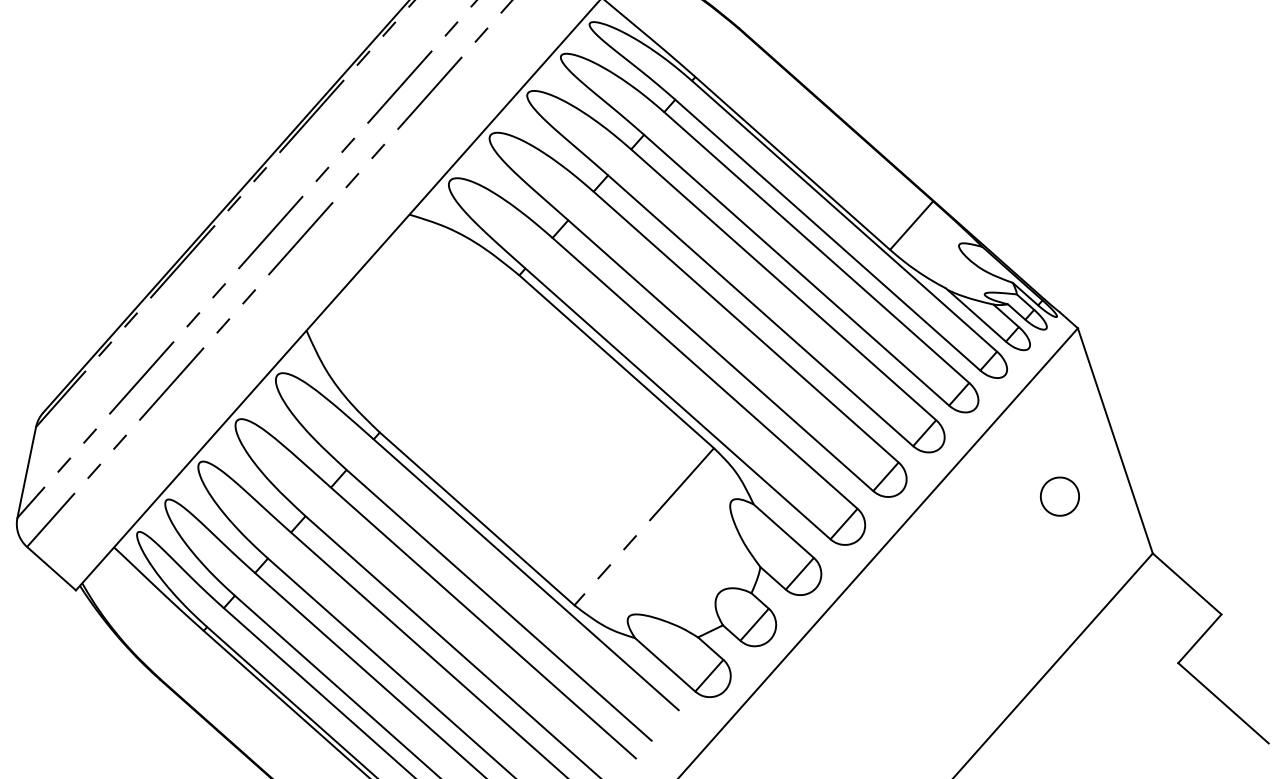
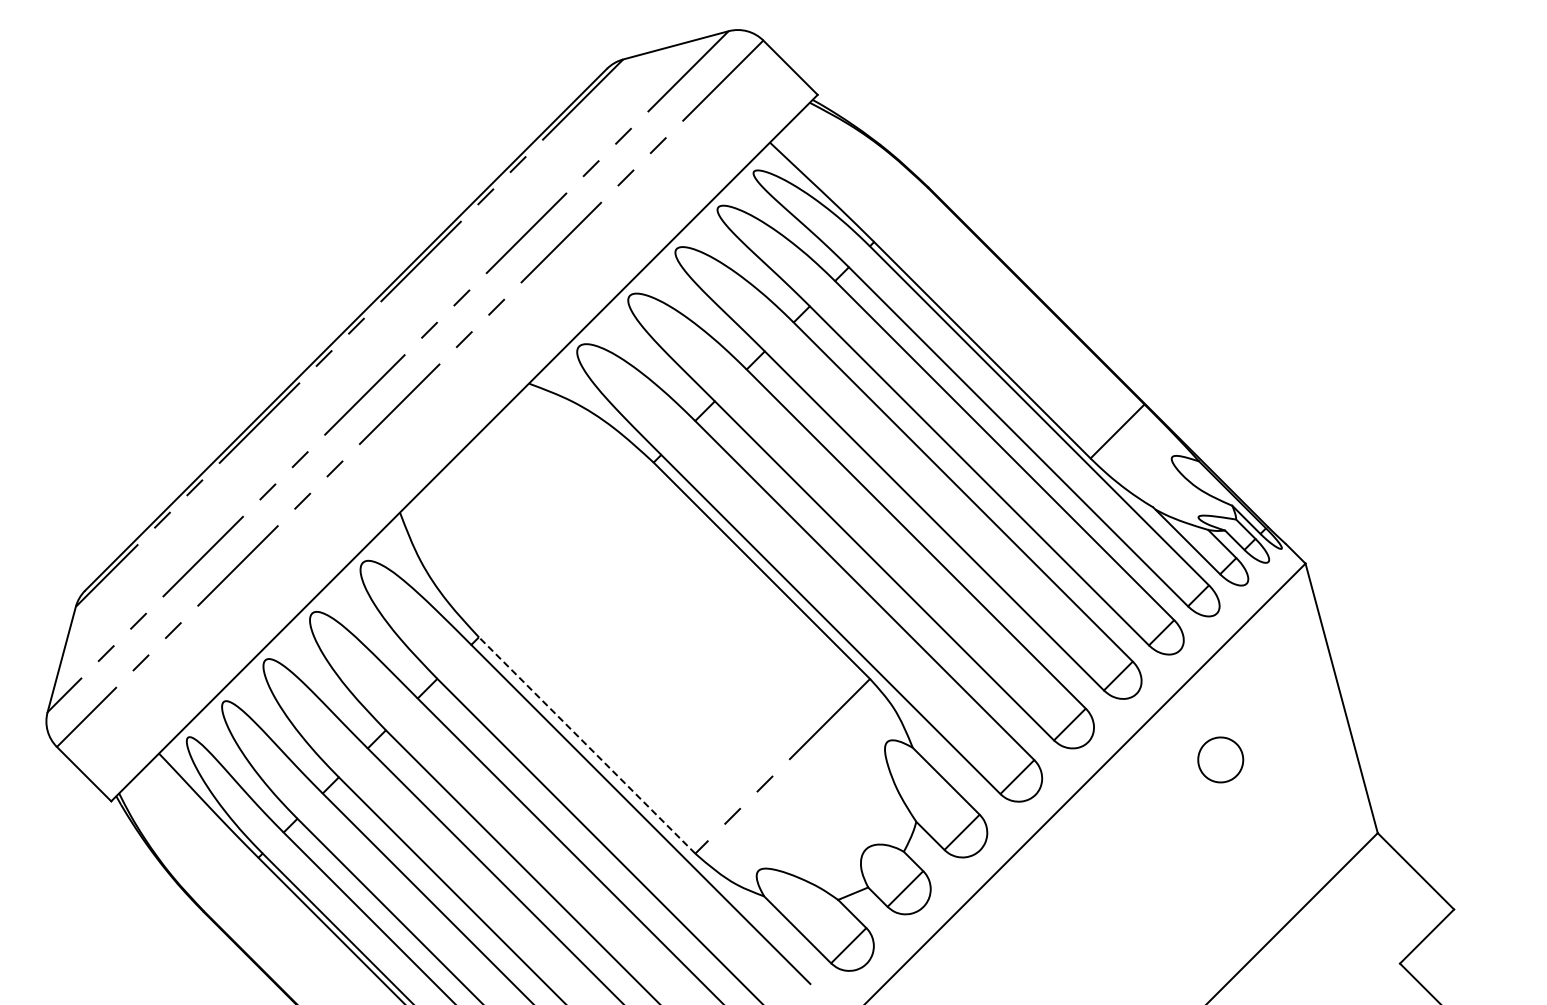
part: (1059, 496) -> (1220, 759), moved
line: (476, 518) -> (586, 745), solid -> dashed

